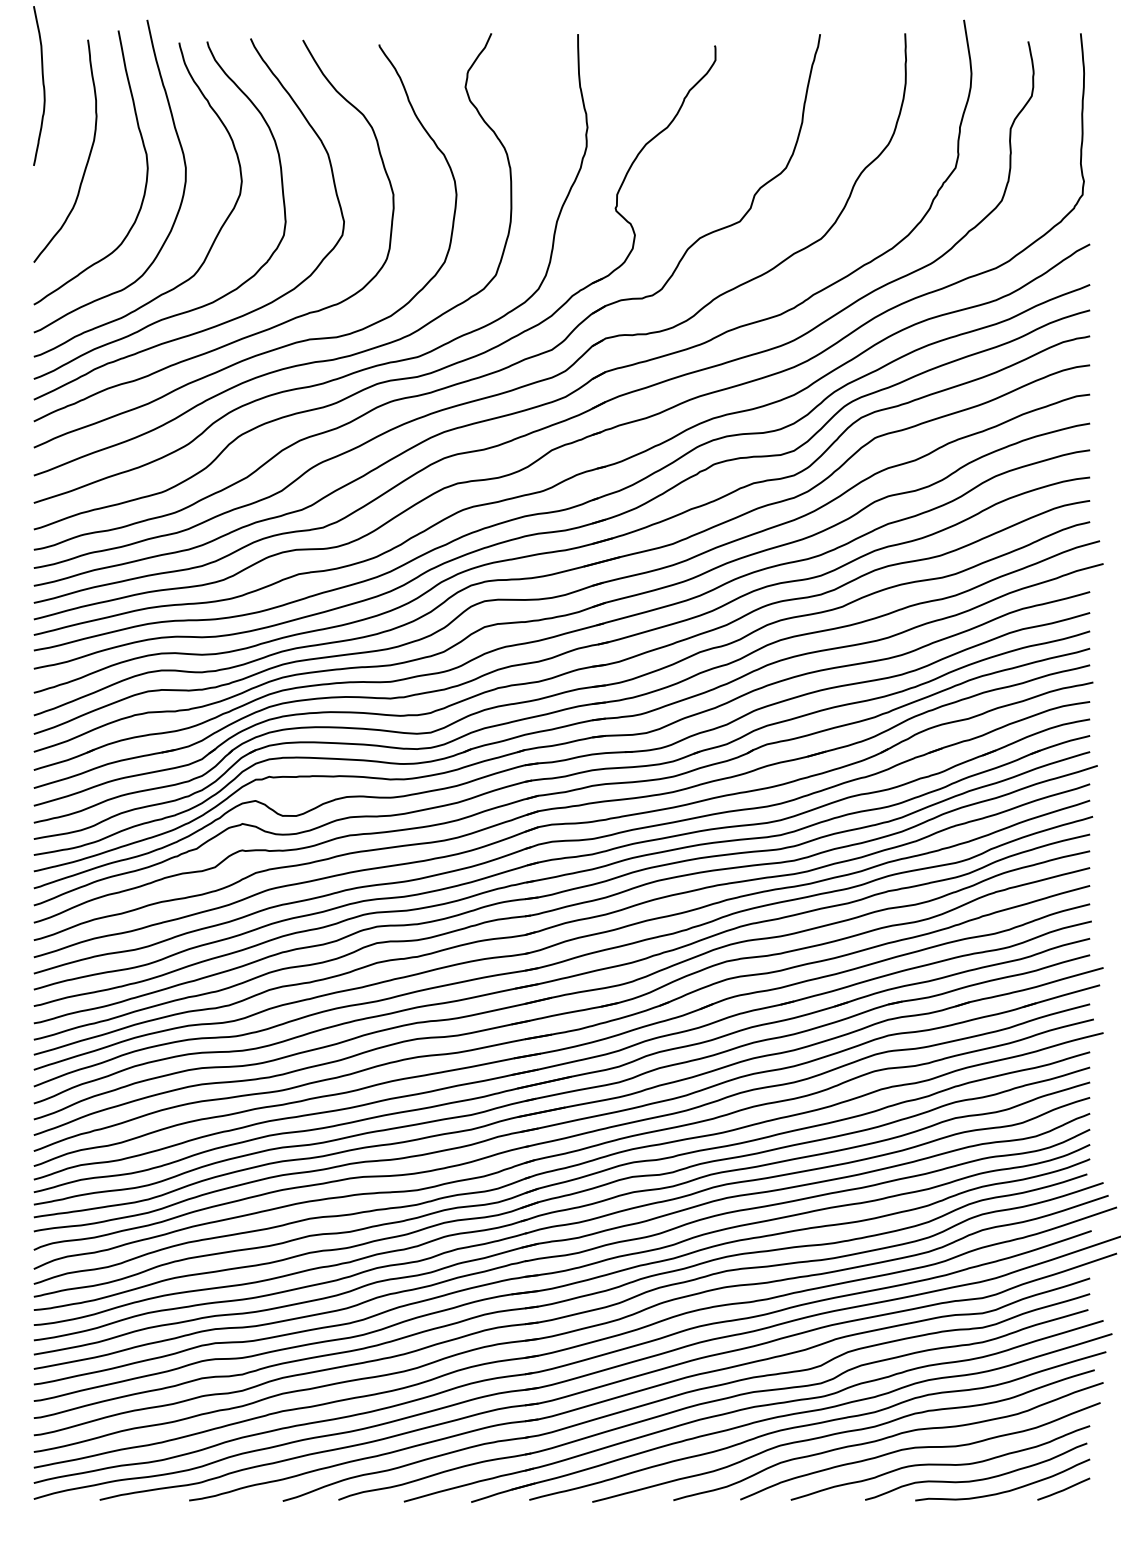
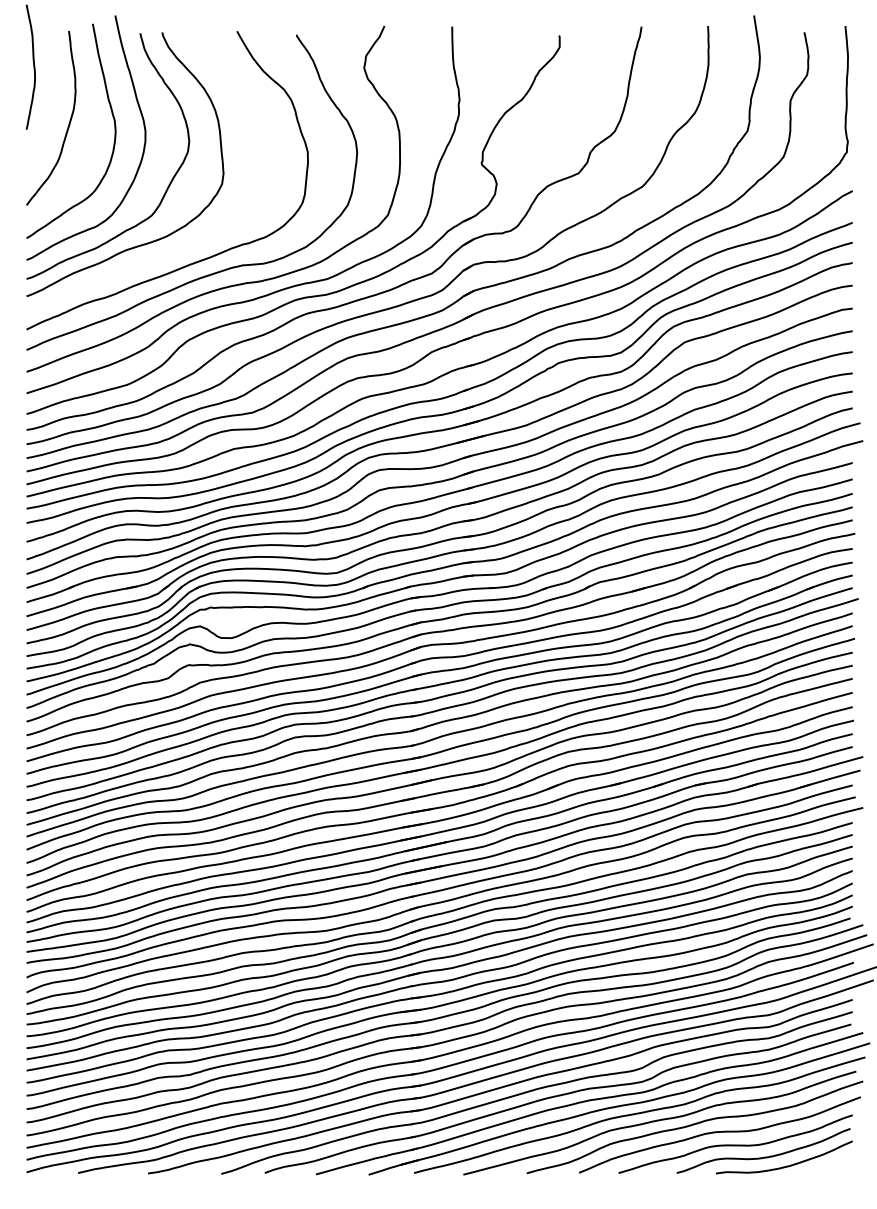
curve: (227, 320) -> (178, 250), removed
line: (1064, 1488) -> (832, 1164), removed

